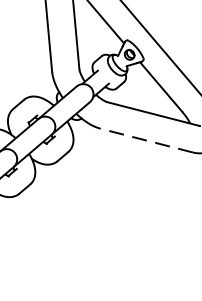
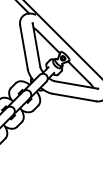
line: (145, 140) -> (73, 97), dashed -> solid

